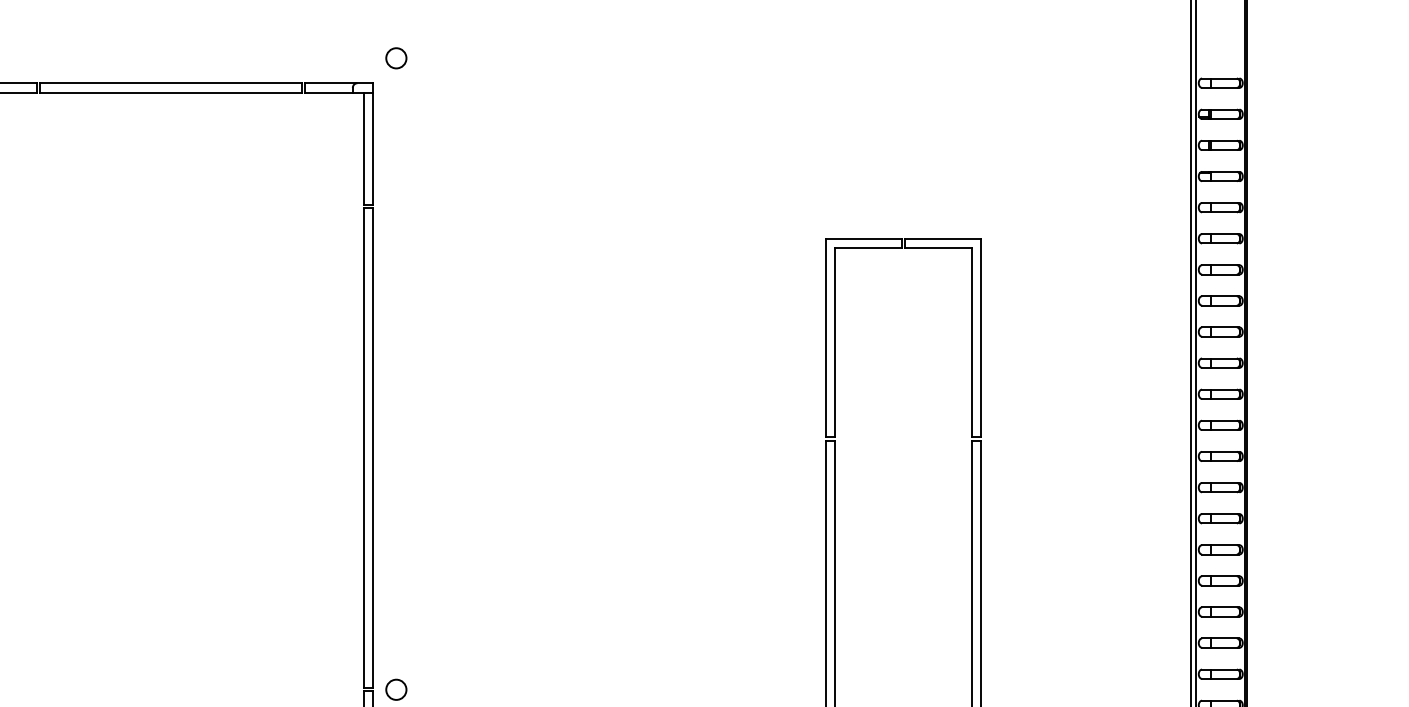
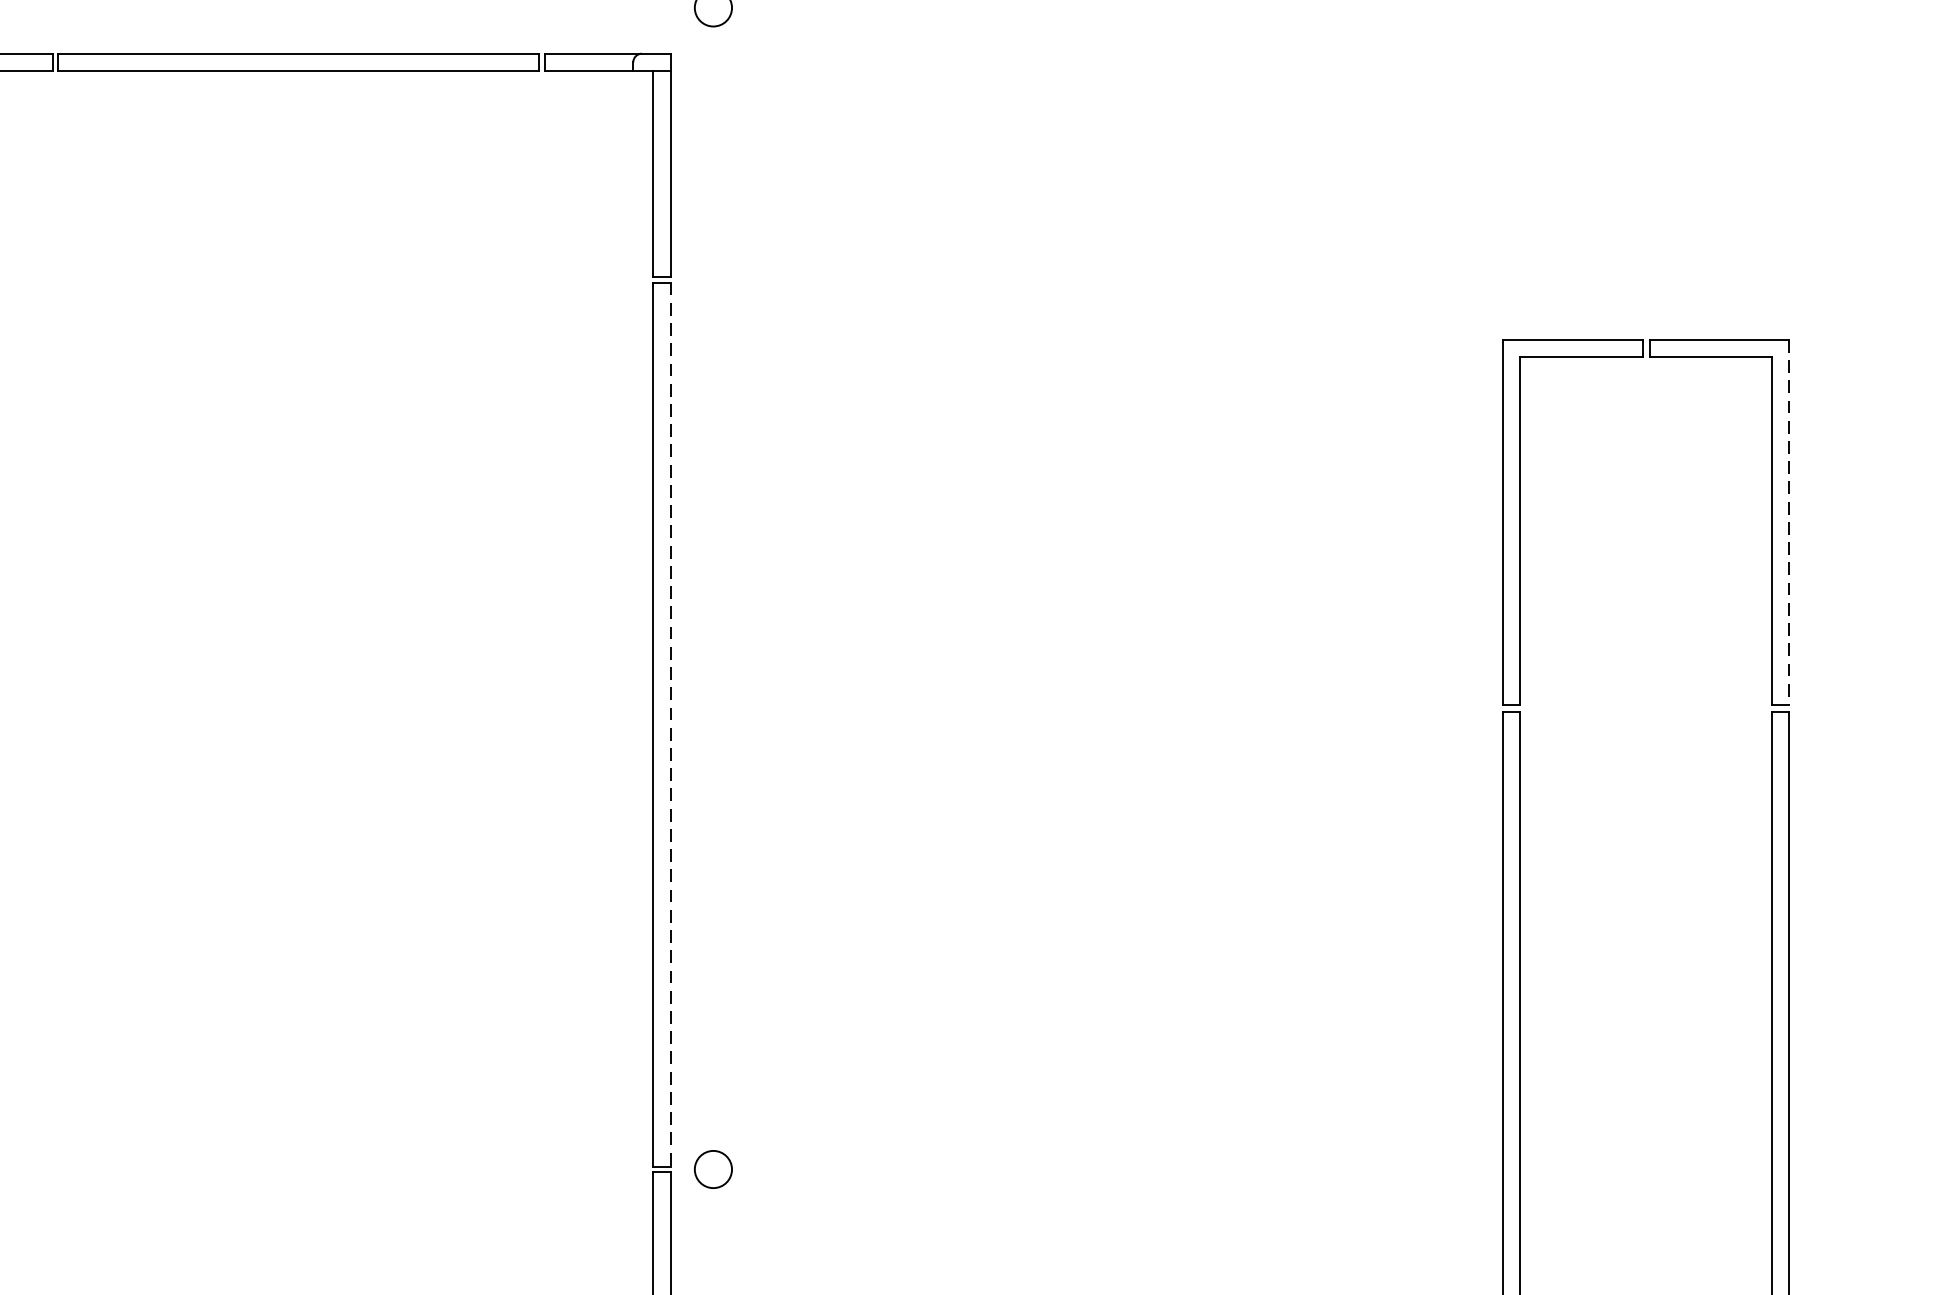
line: (981, 338) -> (1789, 523), solid -> dashed
line: (373, 448) -> (671, 725), solid -> dashed

